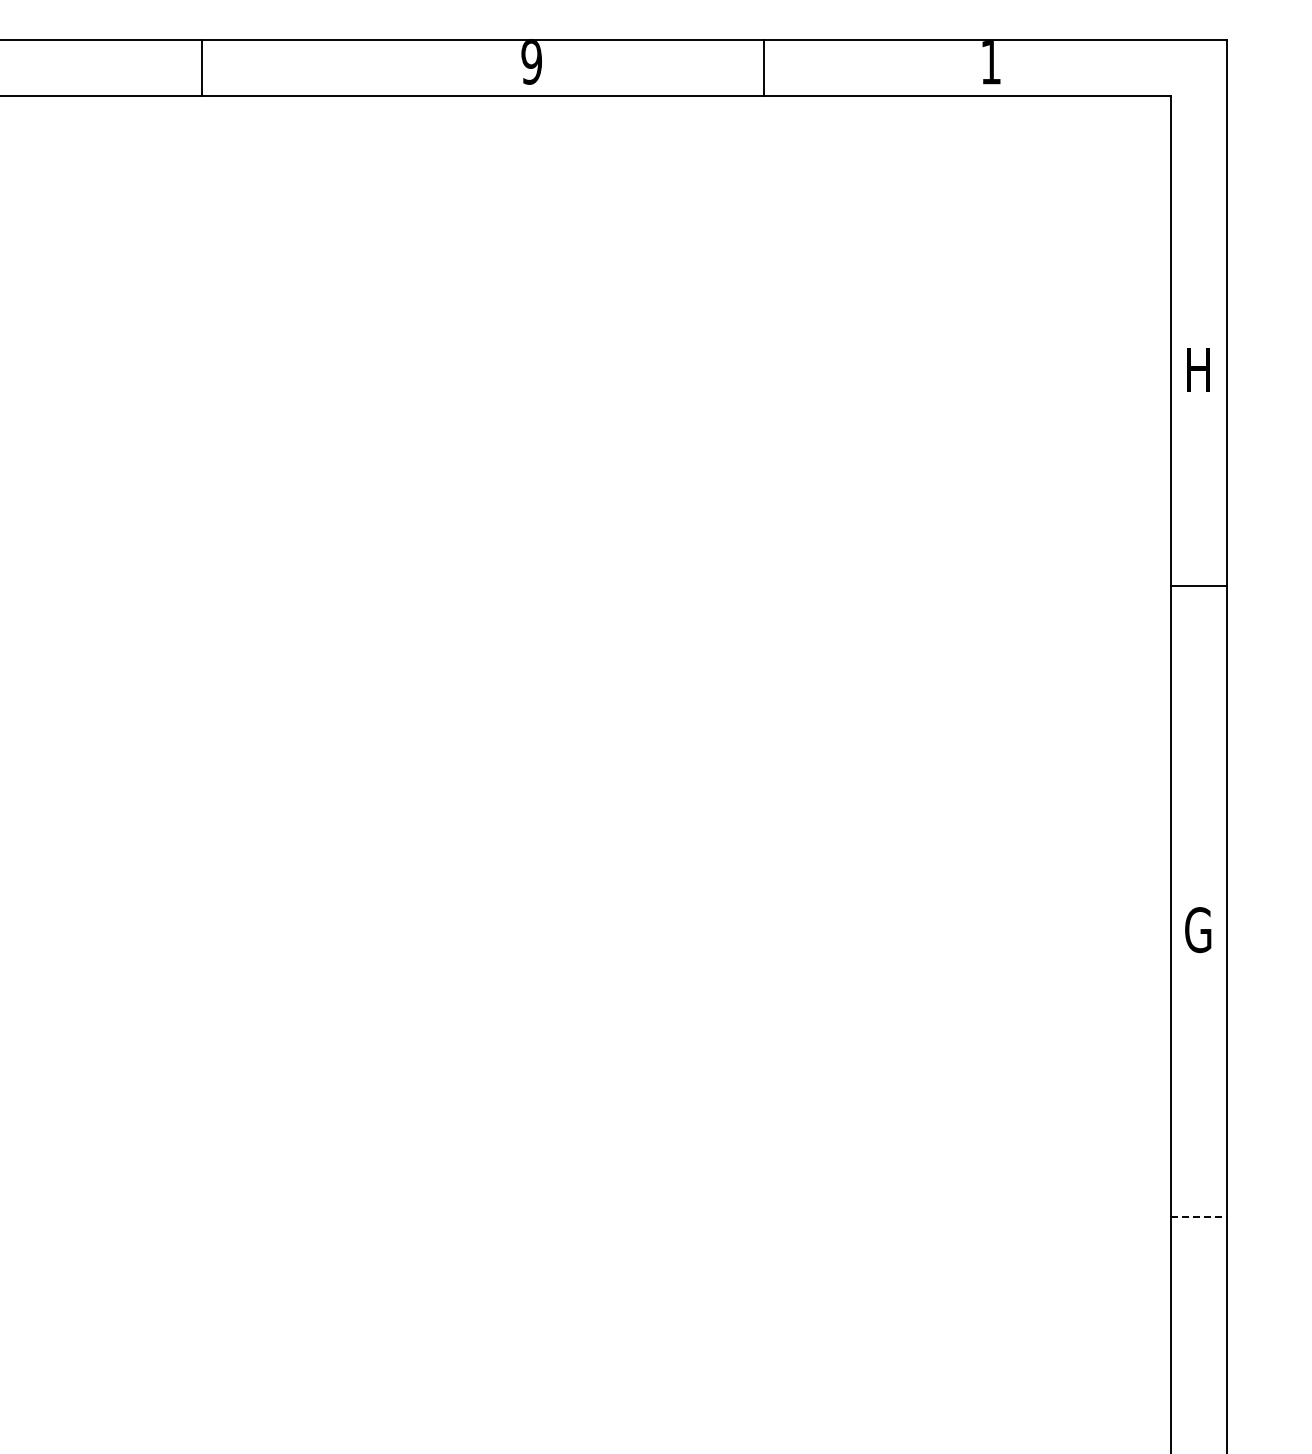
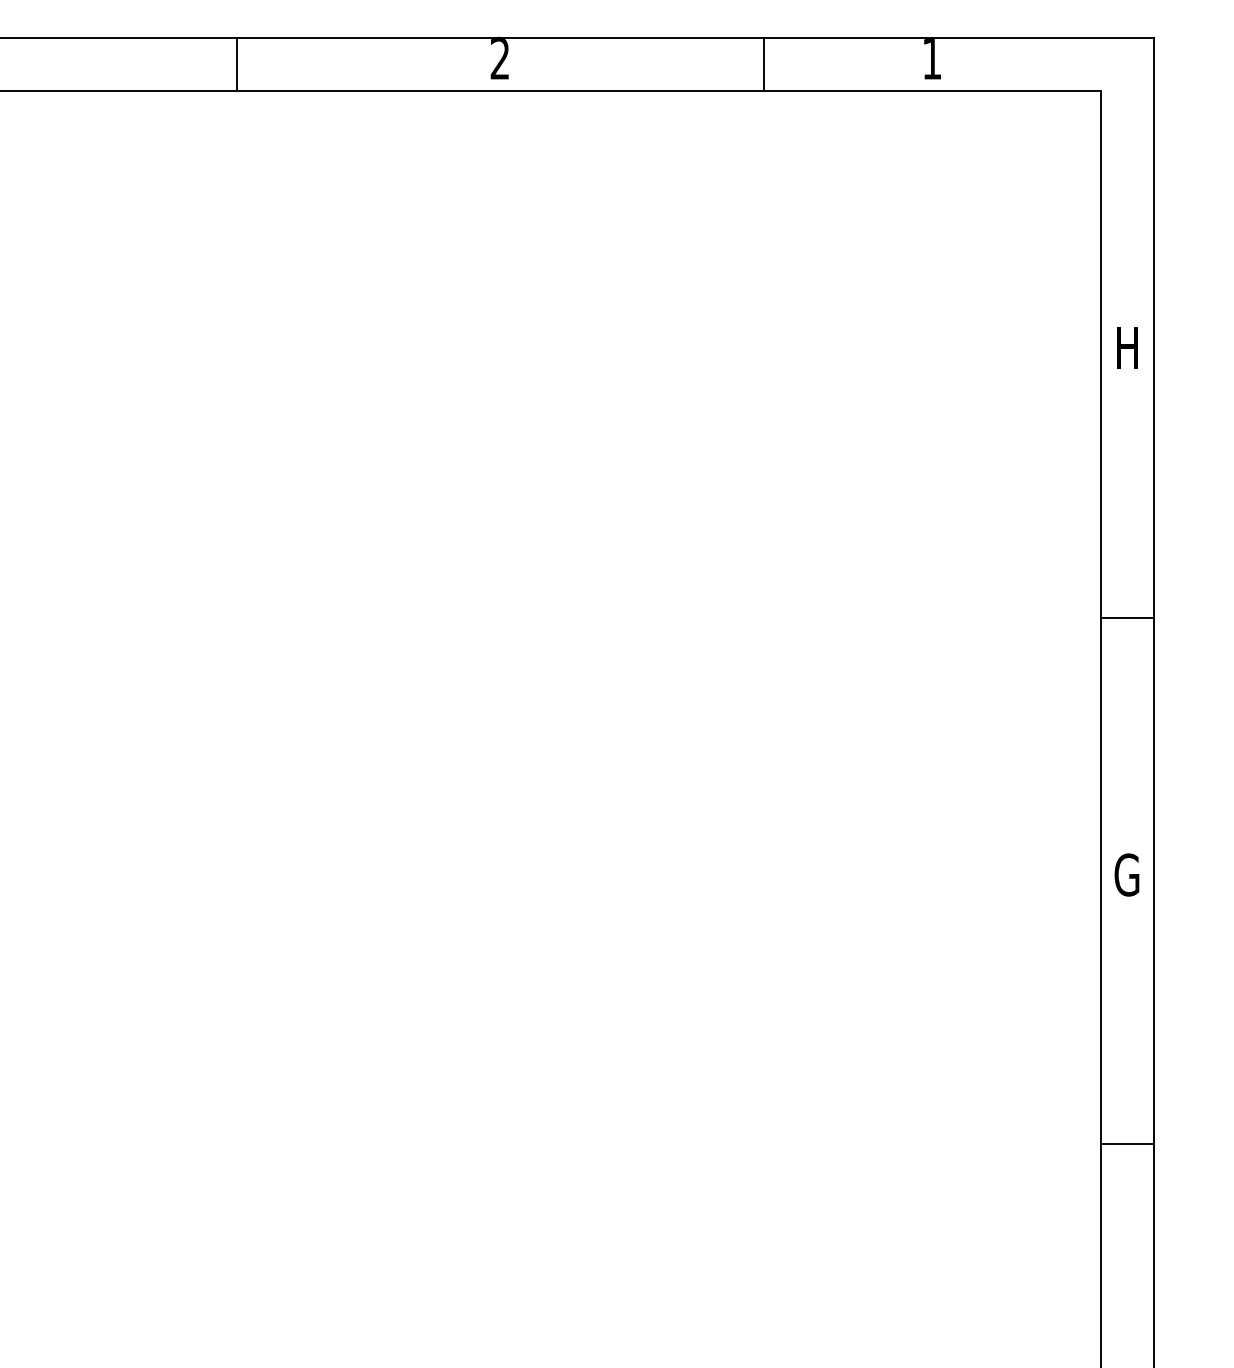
text: (531, 62) -> (499, 58), 9 -> 2
line: (202, 68) -> (237, 64), moved
line: (764, 68) -> (764, 64), moved
line: (1198, 586) -> (1127, 617), moved
line: (1199, 1216) -> (1128, 1144), dashed -> solid

